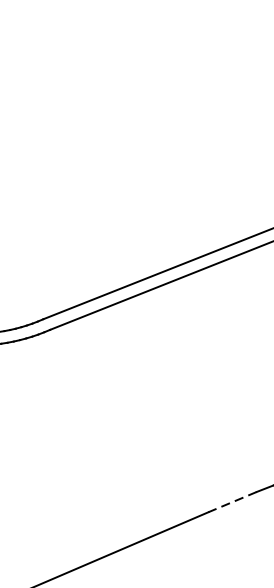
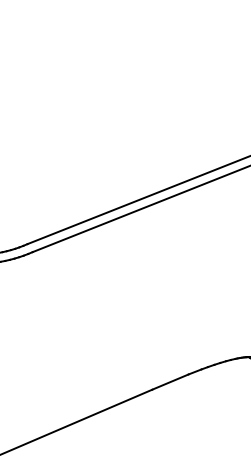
line: (232, 502) -> (170, 382), dashed -> solid

